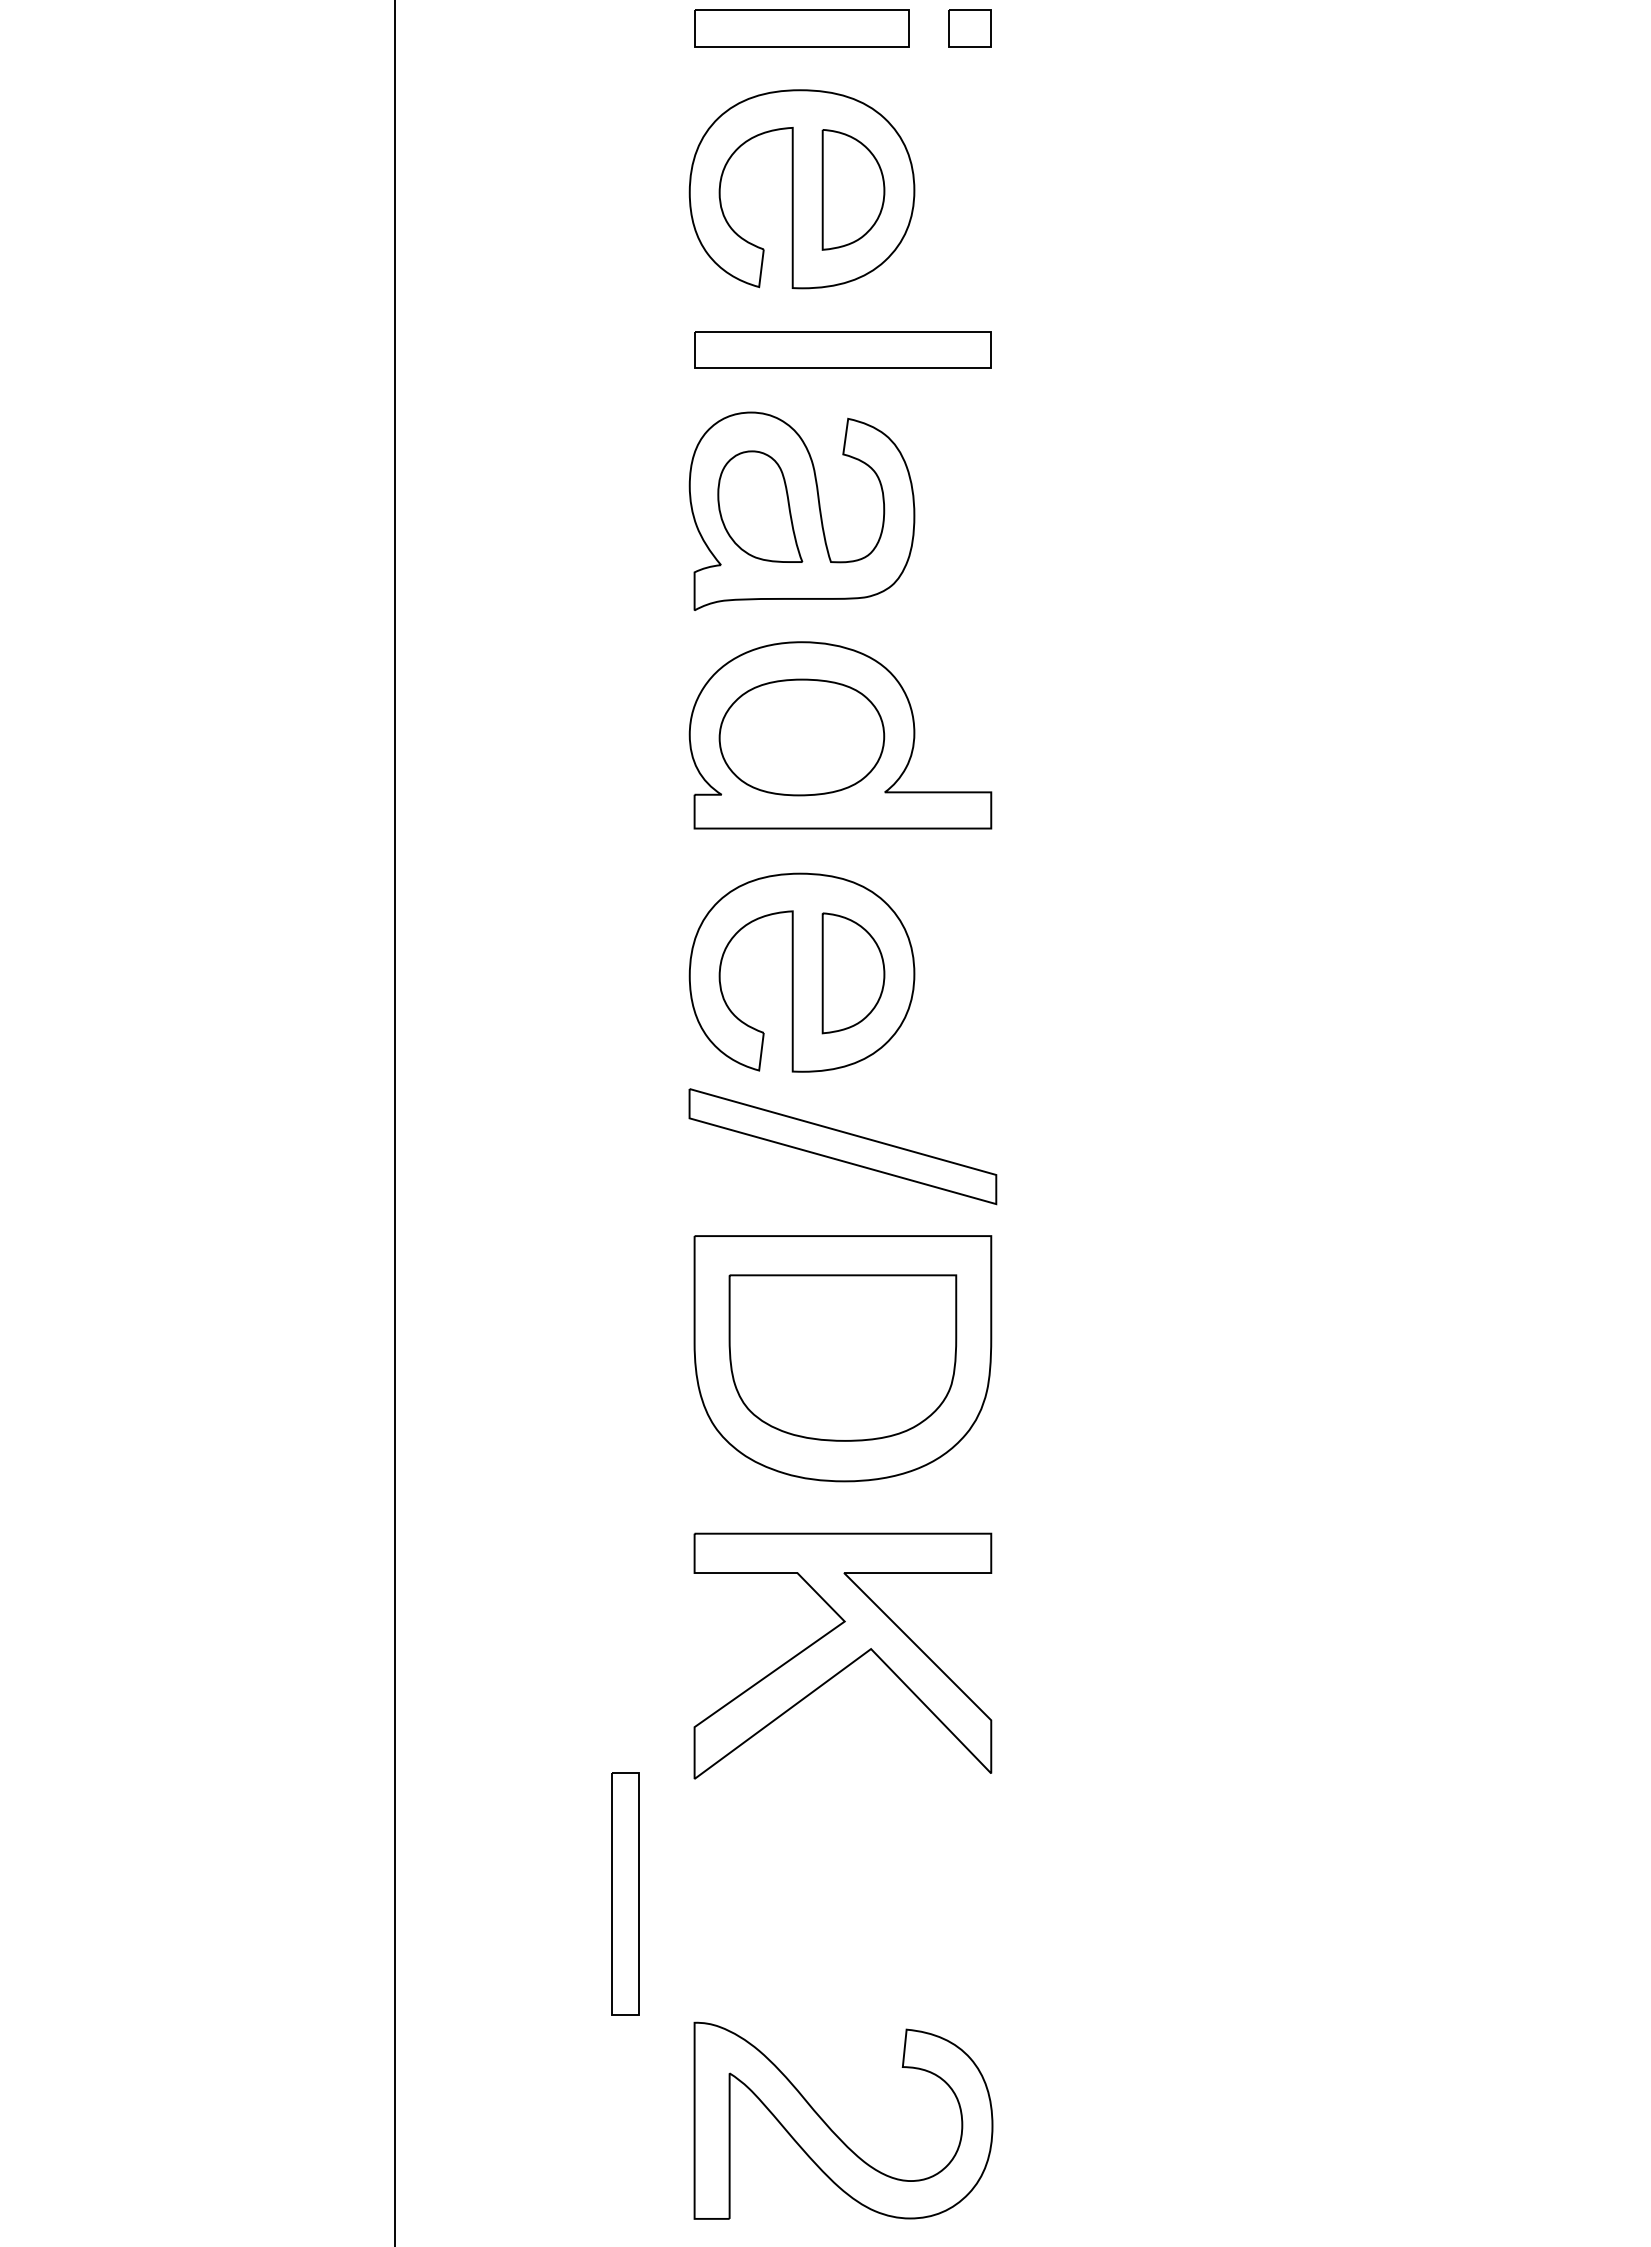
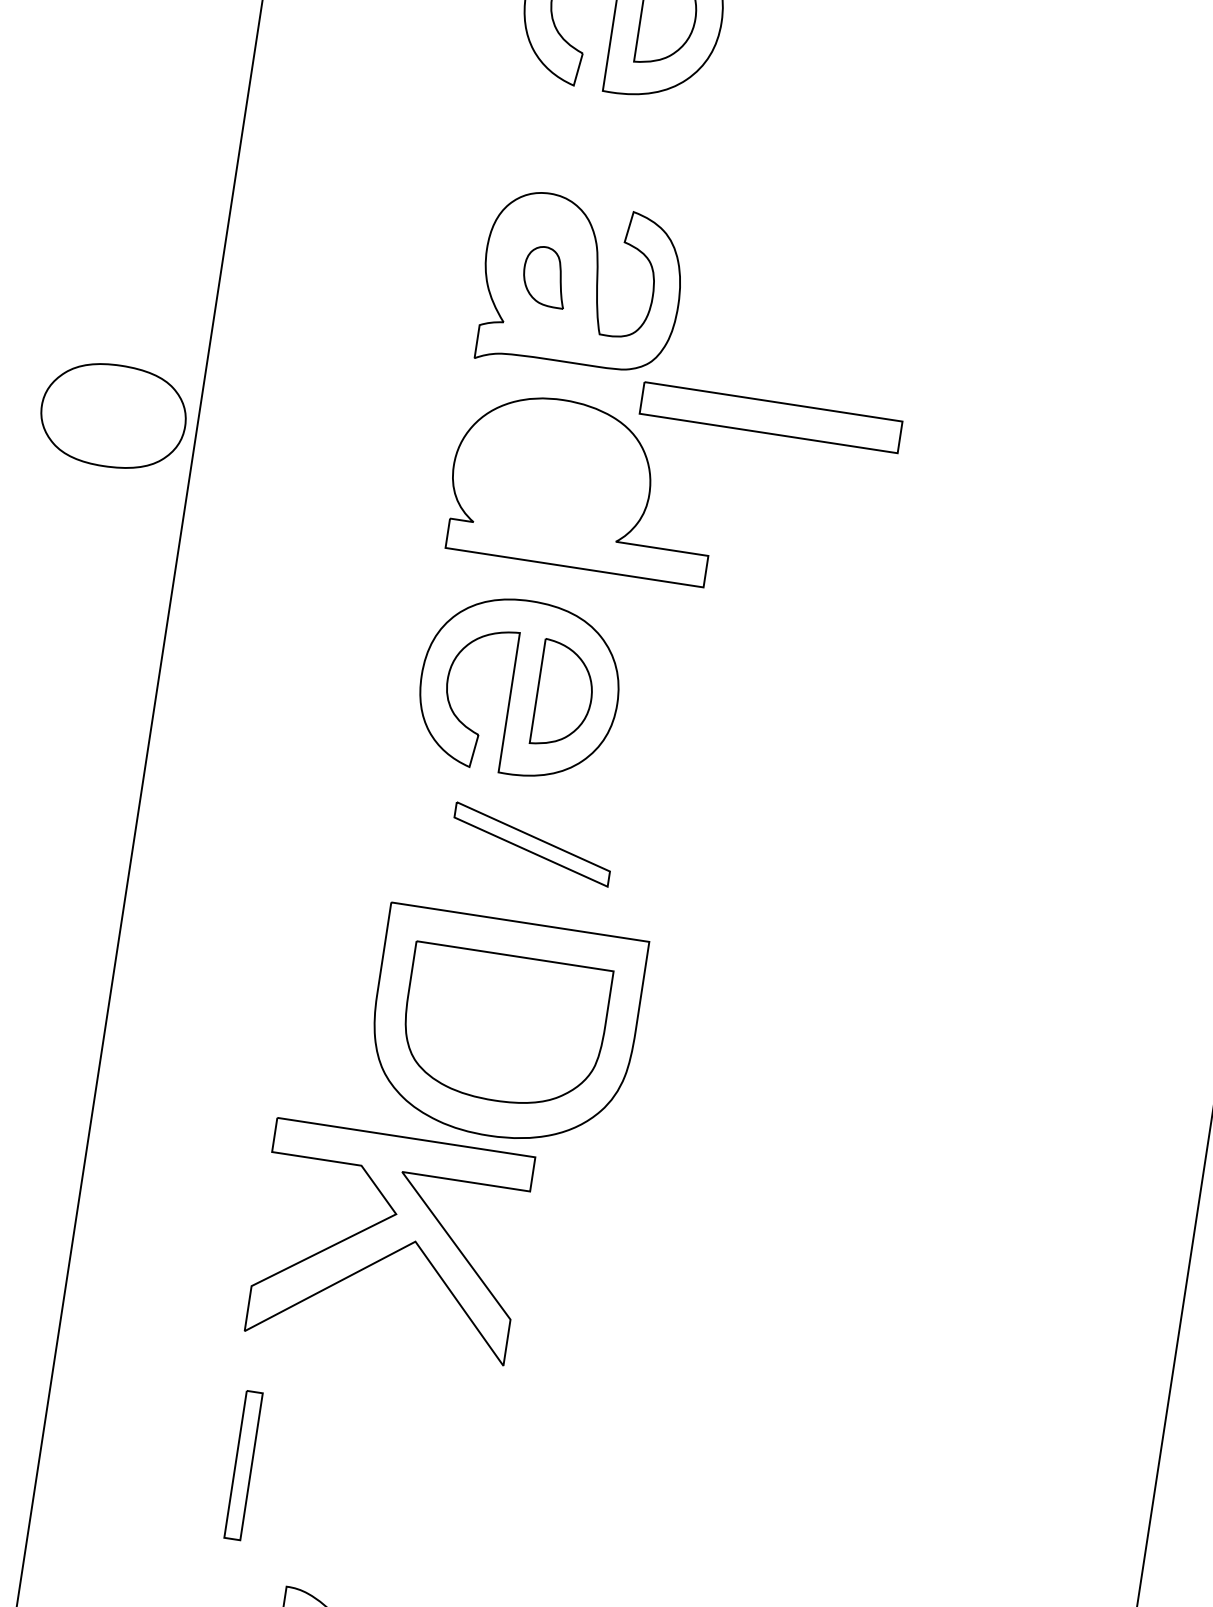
part: (842, 349) -> (770, 416), moved
part: (760, 506) -> (545, 276), size x0.6
part: (801, 737) -> (113, 416), moved
part: (842, 1146) -> (531, 844), size x0.6
part: (842, 1655) -> (389, 1243), moved
part: (625, 1893) -> (243, 1465), size x0.7

